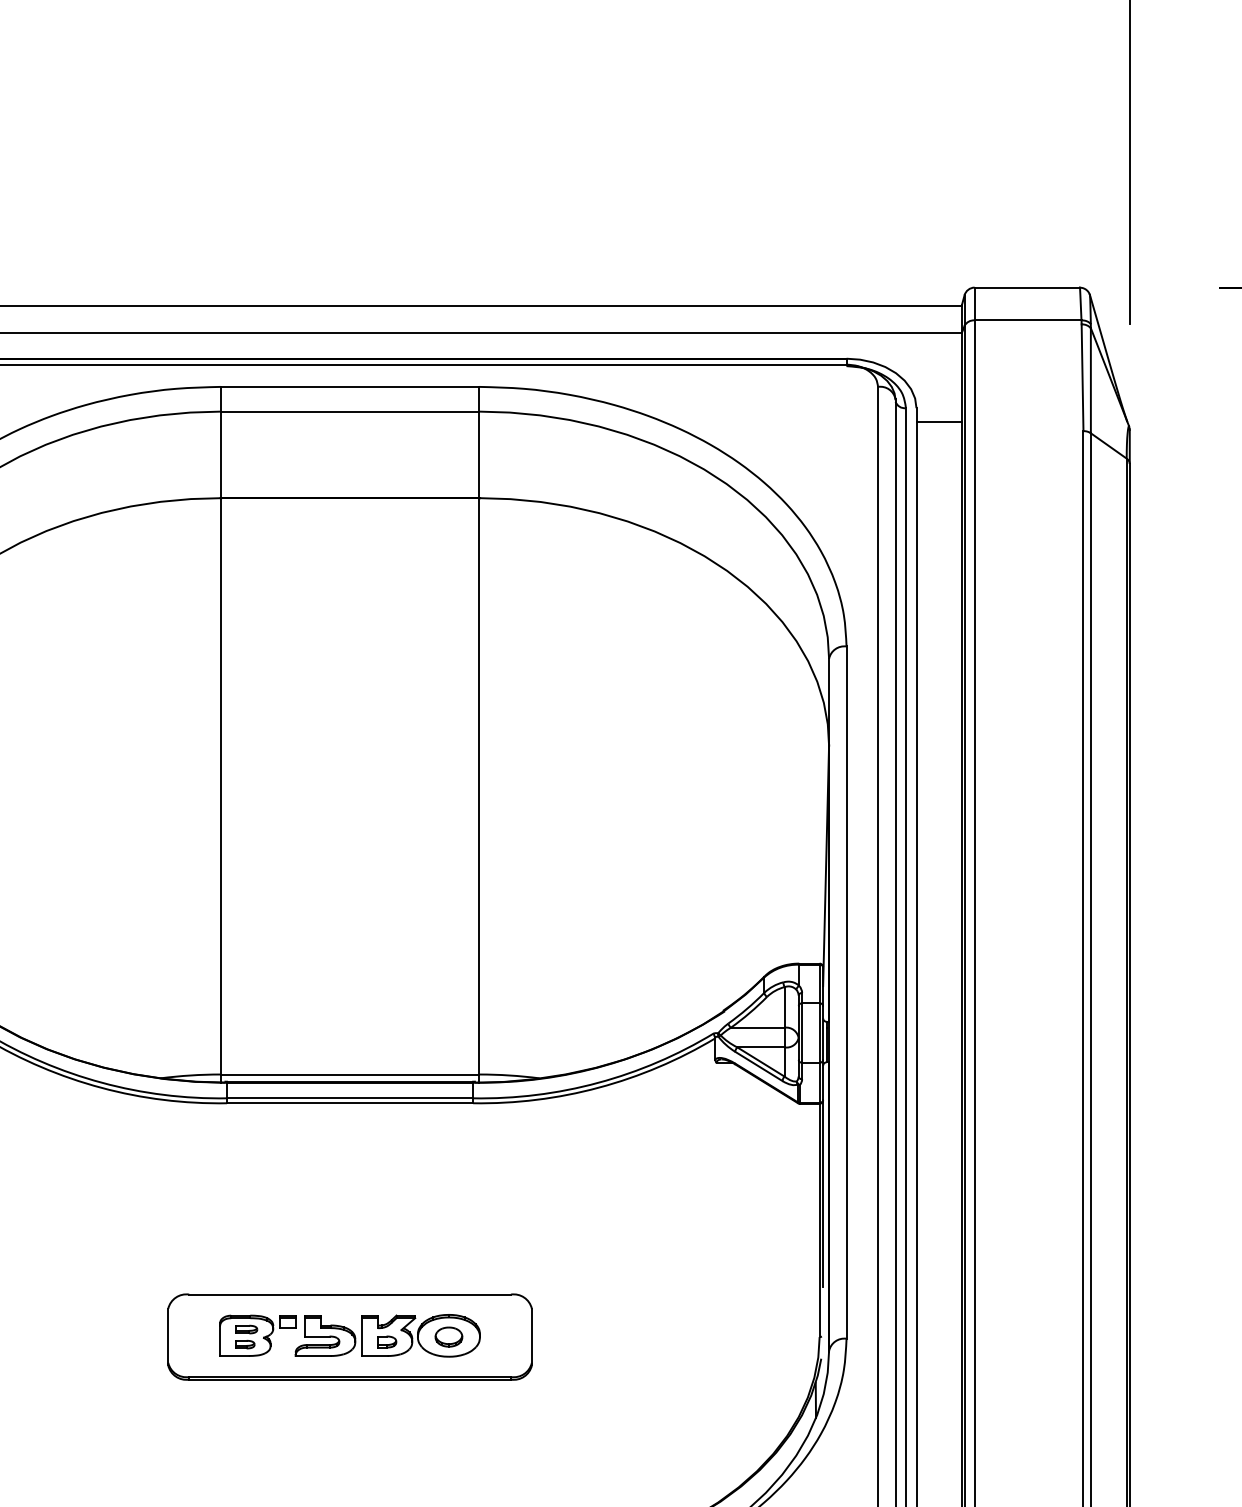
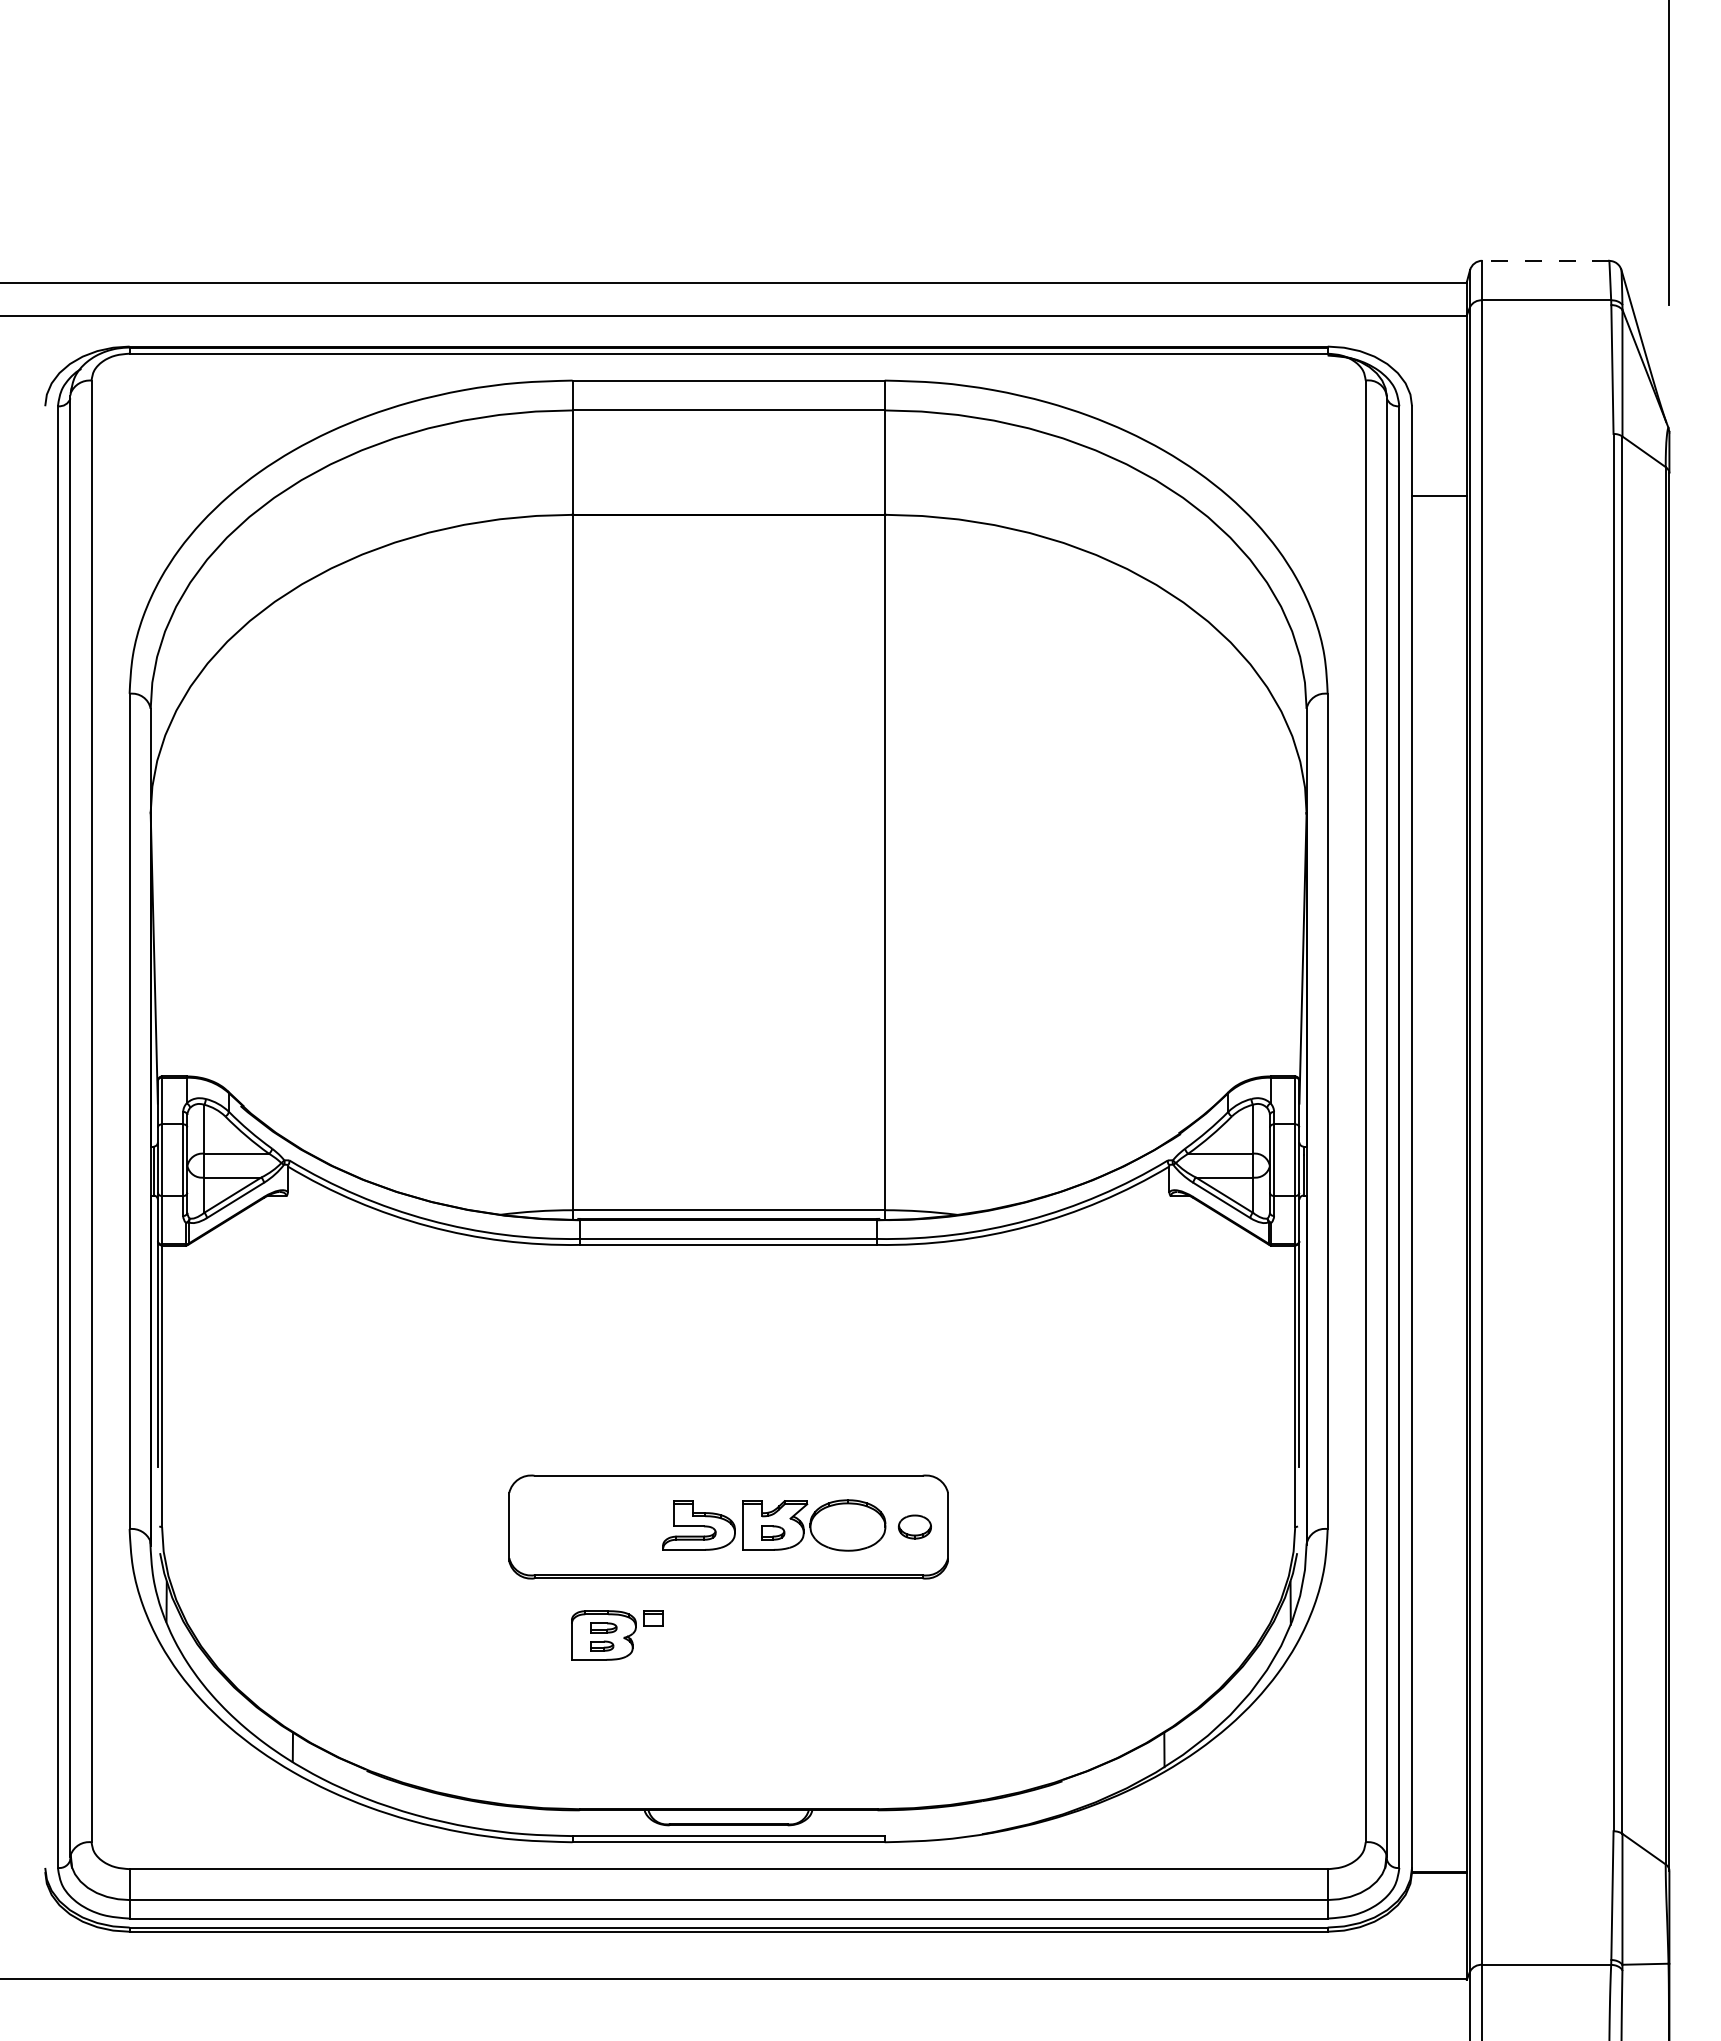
line: (1027, 287) -> (1545, 260), solid -> dashed
line: (939, 421) -> (1439, 495), moved
part: (257, 1335) -> (617, 1635), moved
part: (448, 1336) -> (914, 1526), moved

